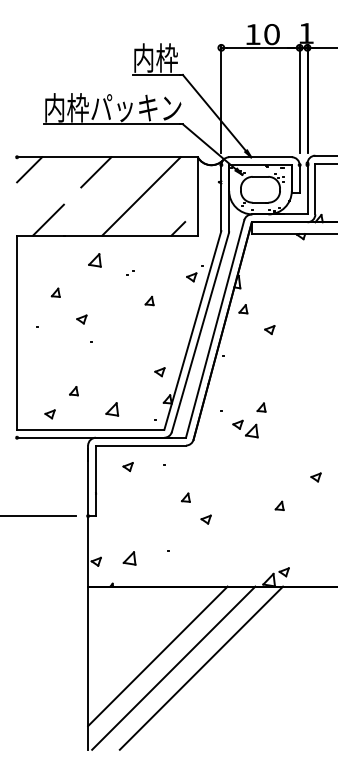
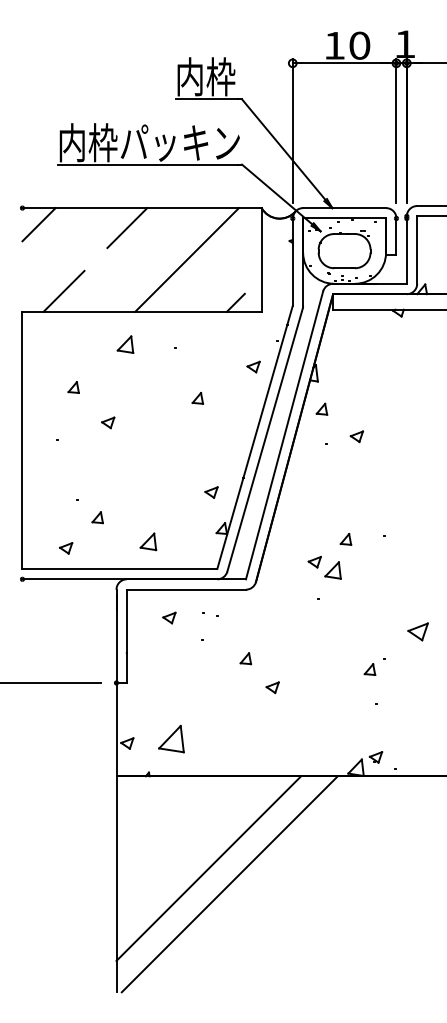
part: (315, 477) -> (417, 631), size x1.6
part: (129, 558) -> (171, 739), size x1.6
line: (201, 667) -> (266, 883), removed

